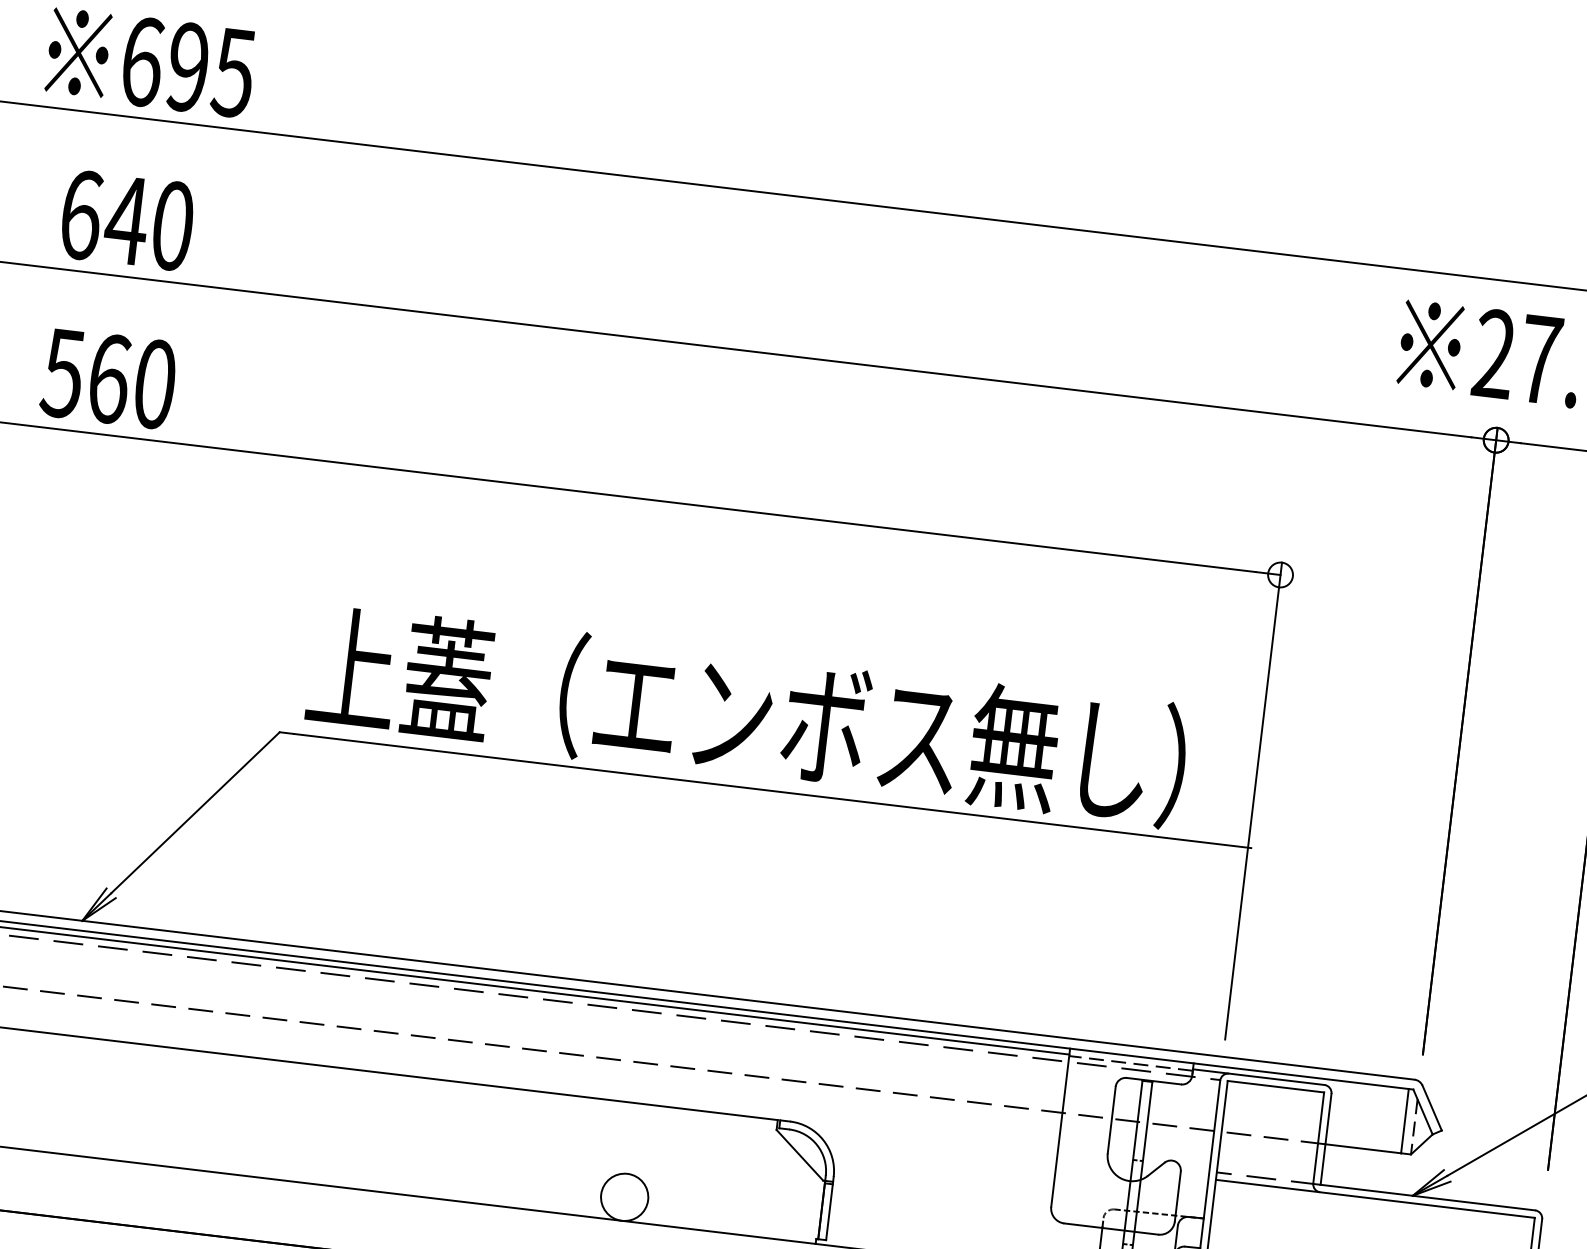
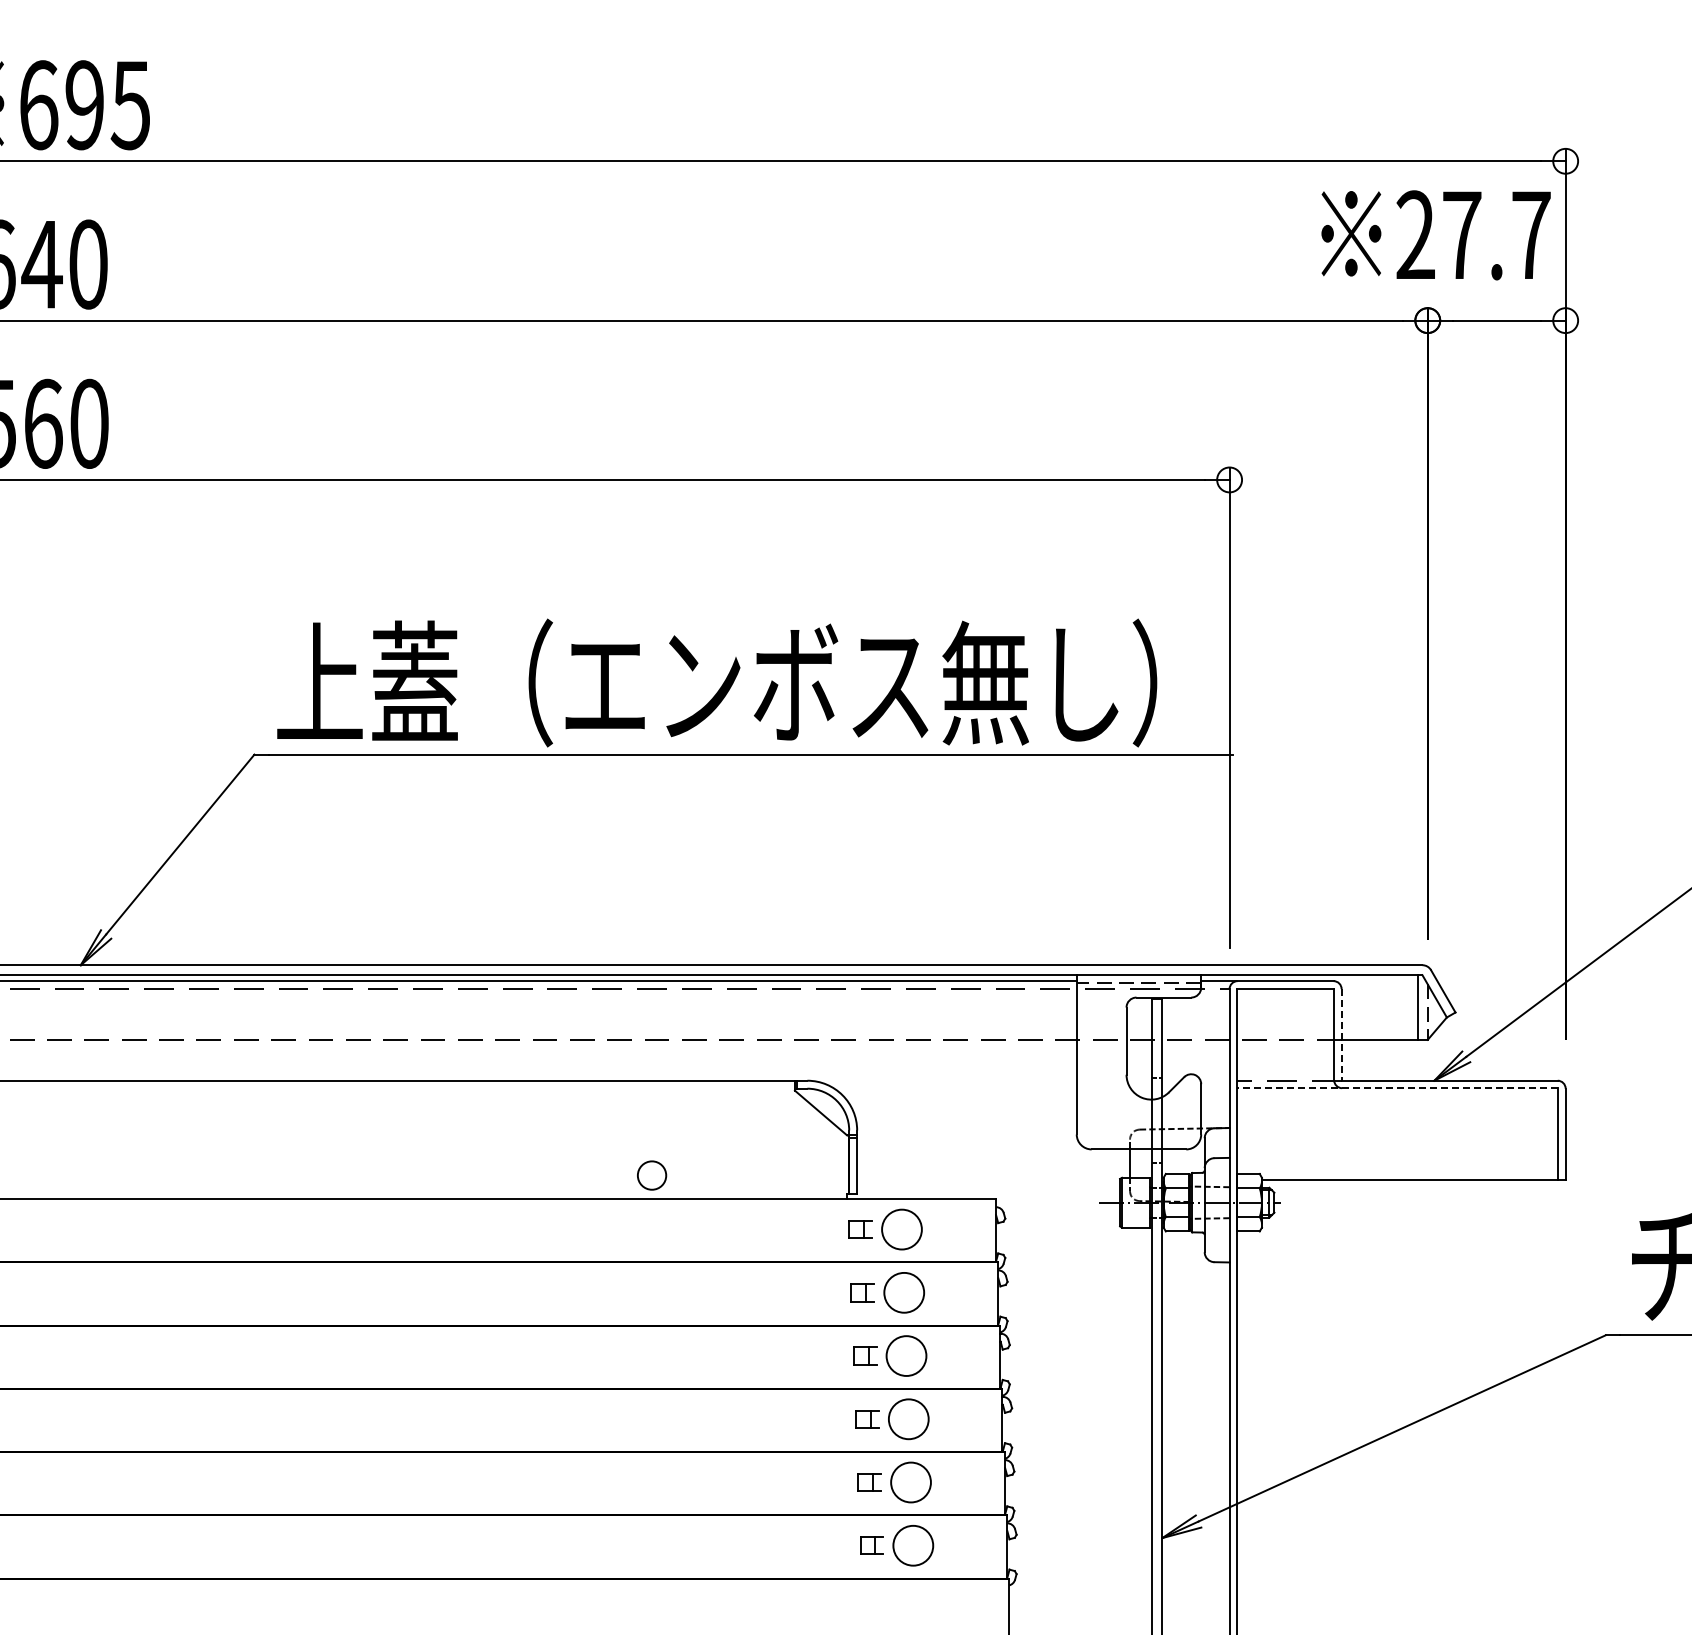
line: (1325, 1138) -> (1341, 1034), solid -> dashed
circle: (624, 1197) -> (651, 1175), size x0.6
line: (1375, 1199) -> (1397, 1088), solid -> dashed

